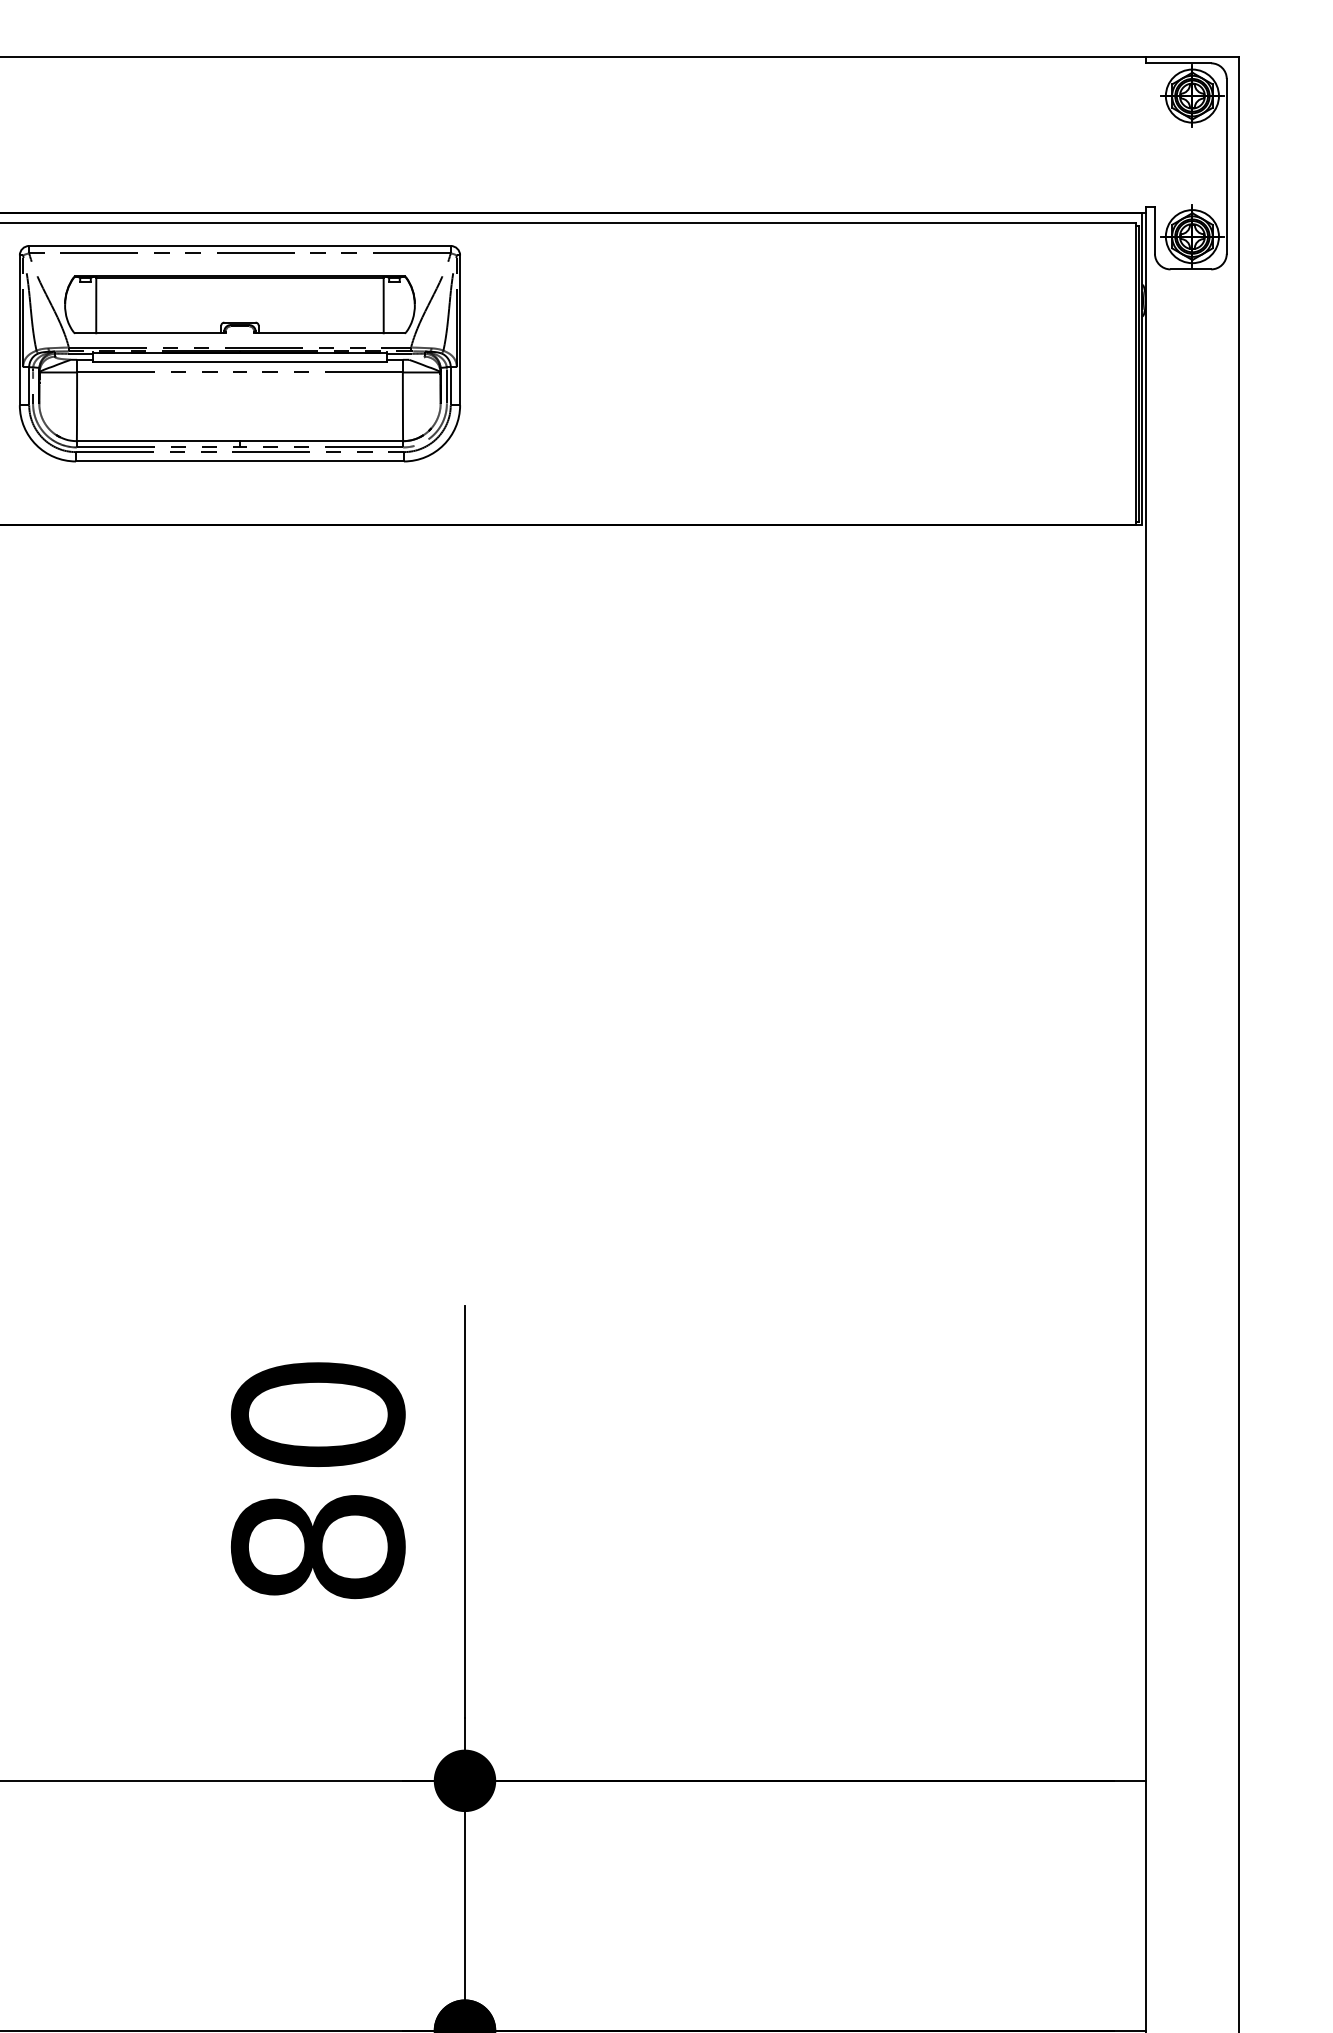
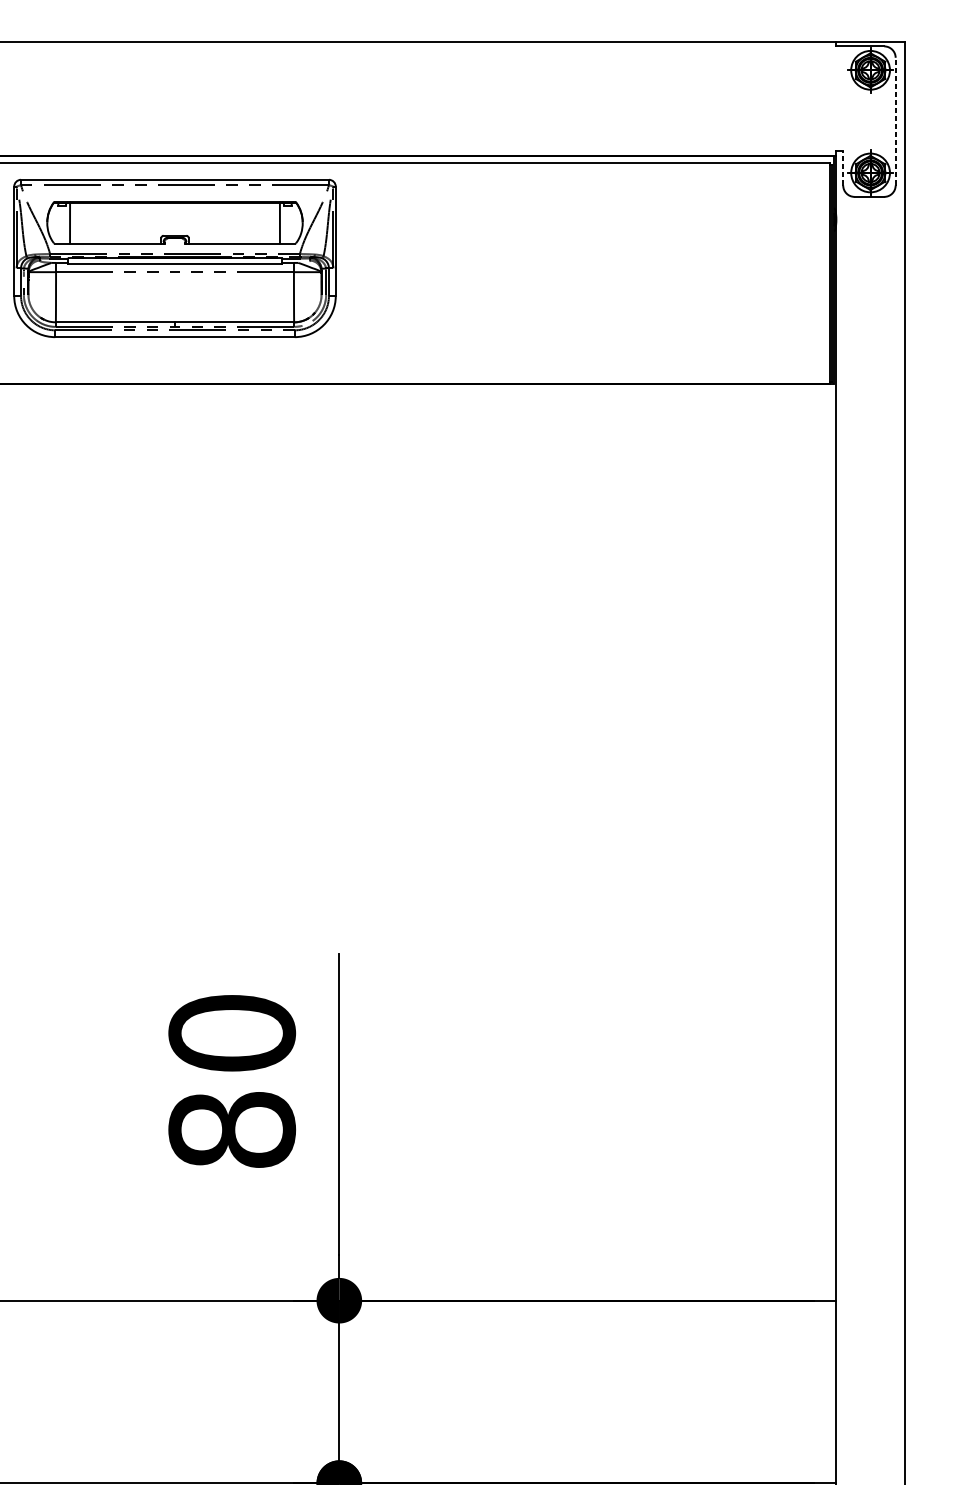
line: (1226, 165) -> (895, 121), solid -> dashed
line: (1154, 229) -> (842, 167), solid -> dashed

